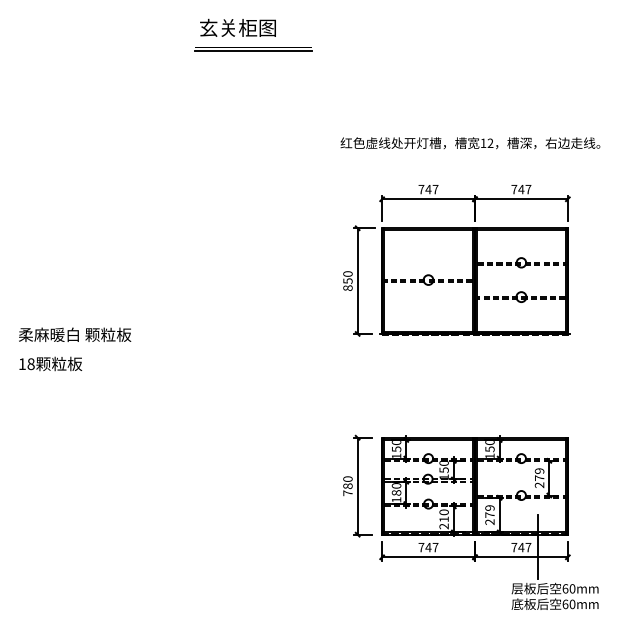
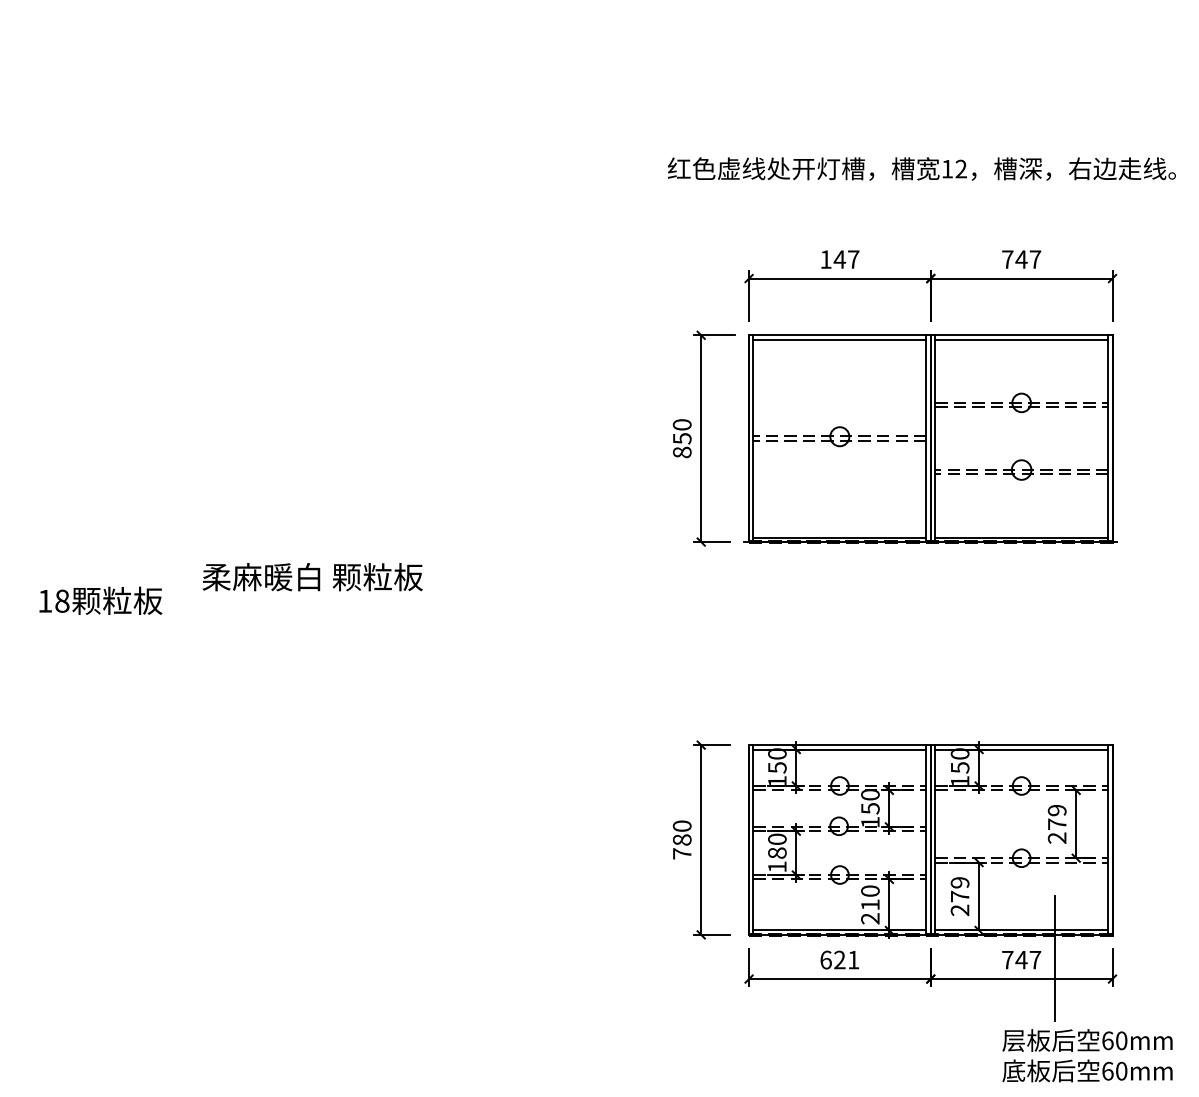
text: (421, 189) -> (826, 259), 747 -> 147
text: (75, 334) -> (313, 576), moved
text: (428, 547) -> (839, 959), 747 -> 621

